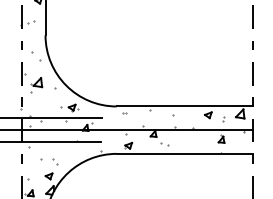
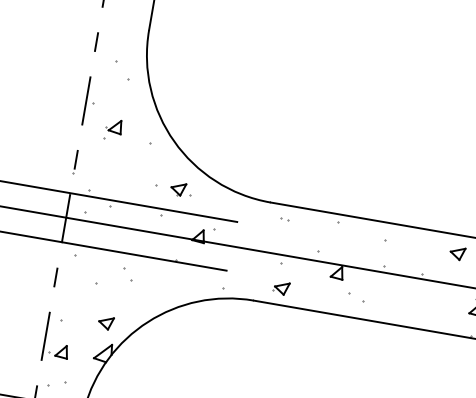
part: (36, 85) -> (112, 130), size x0.7
part: (55, 161) -> (128, 273), moved

